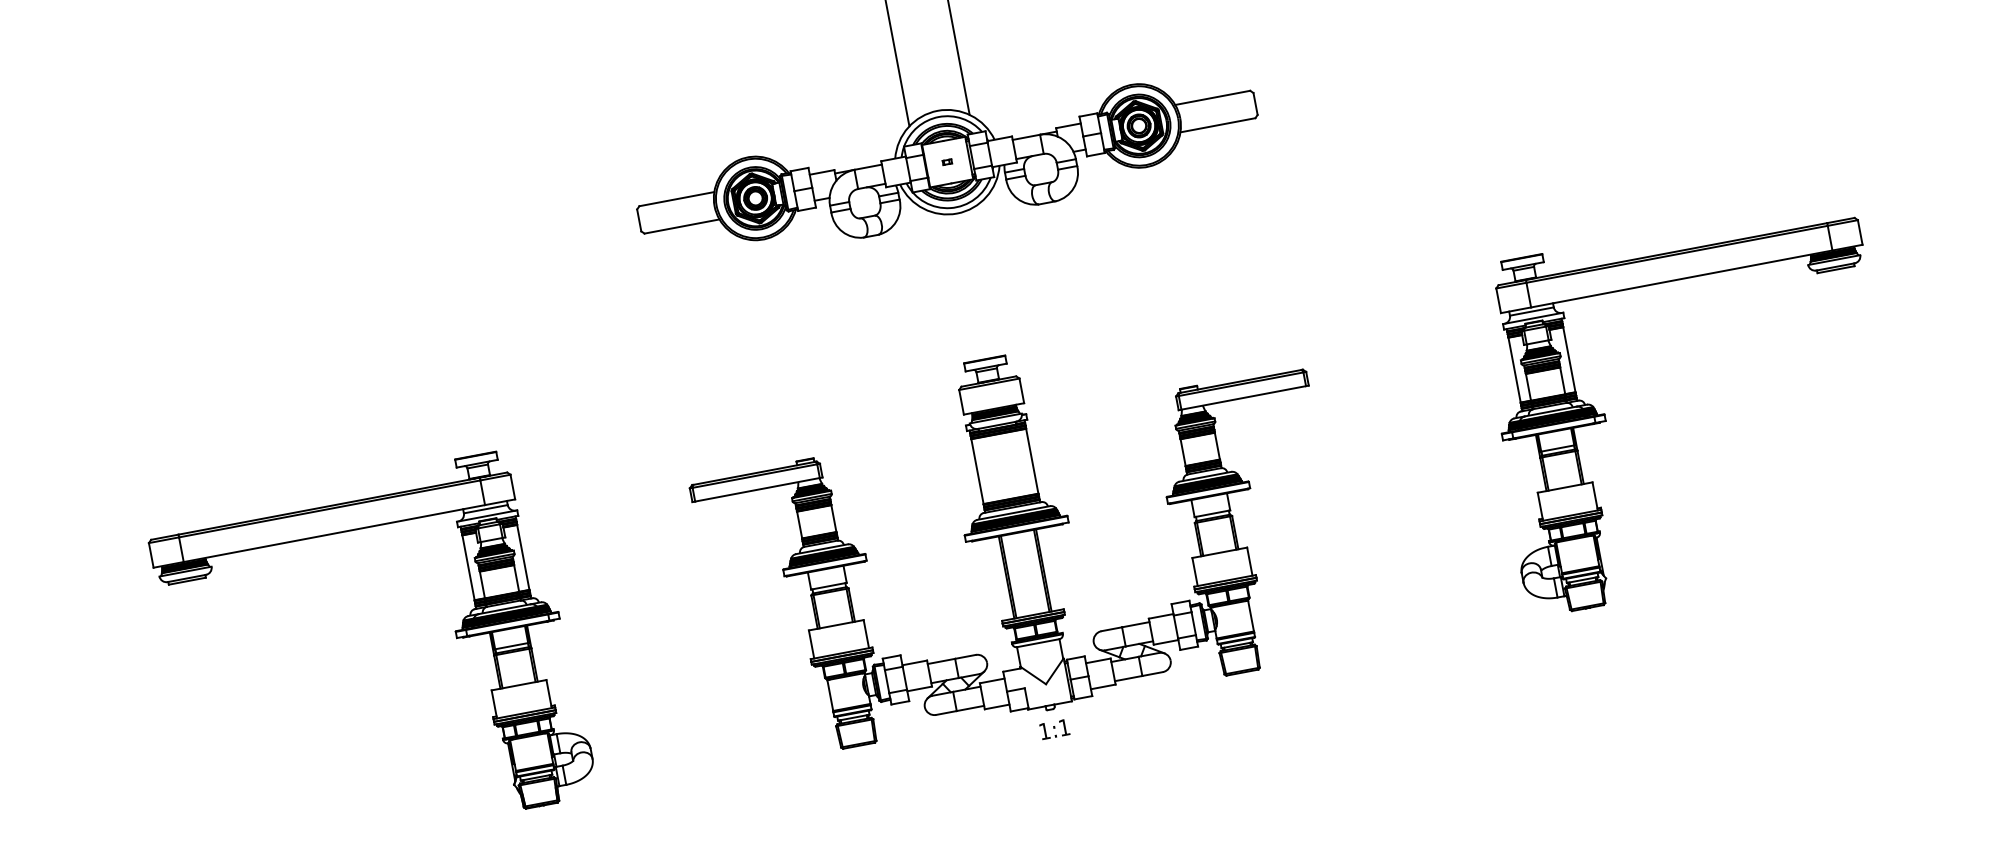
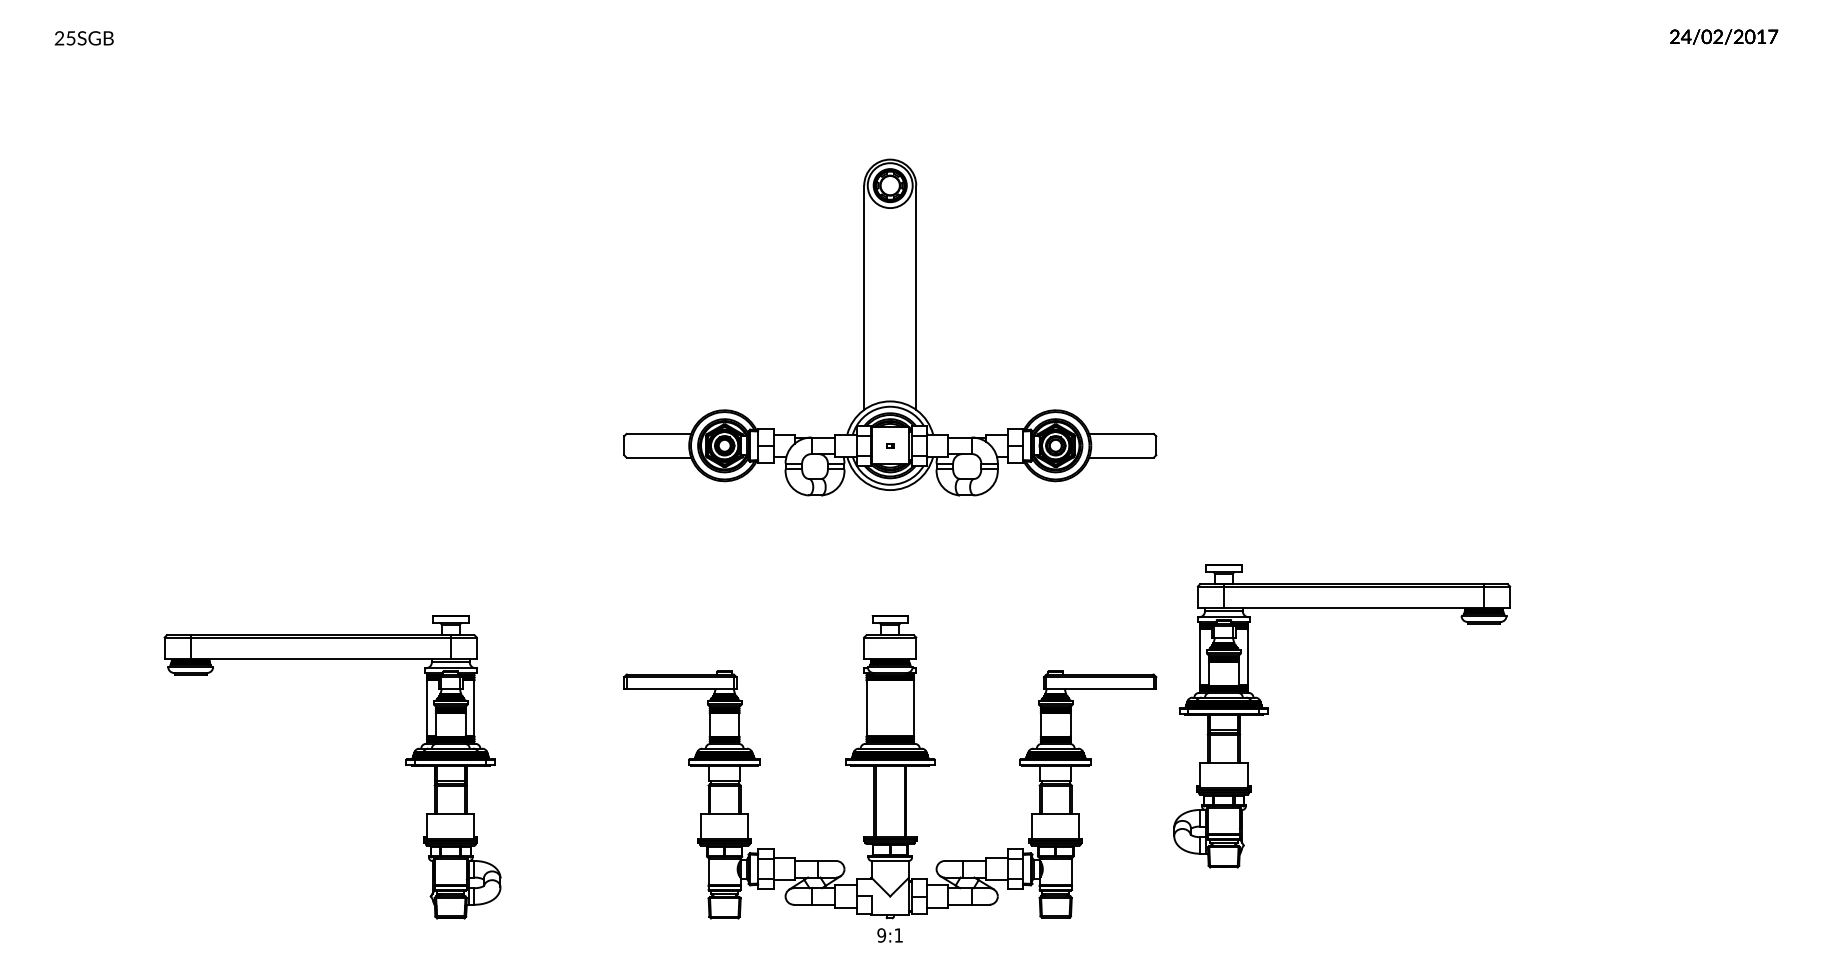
part: (1606, 421) -> (1268, 714), moved
text: (1044, 731) -> (881, 935), 1:1 -> 9:1

